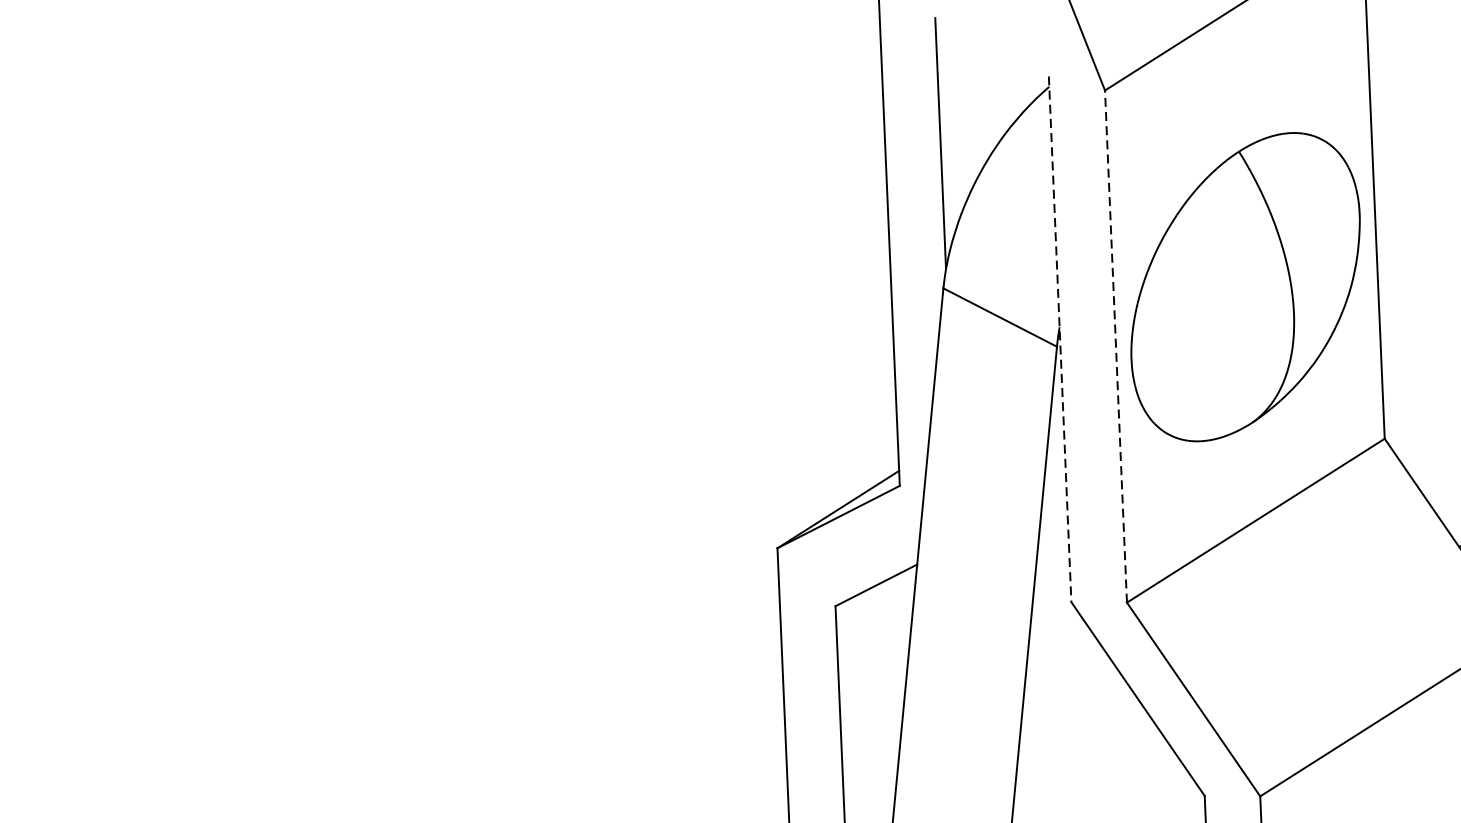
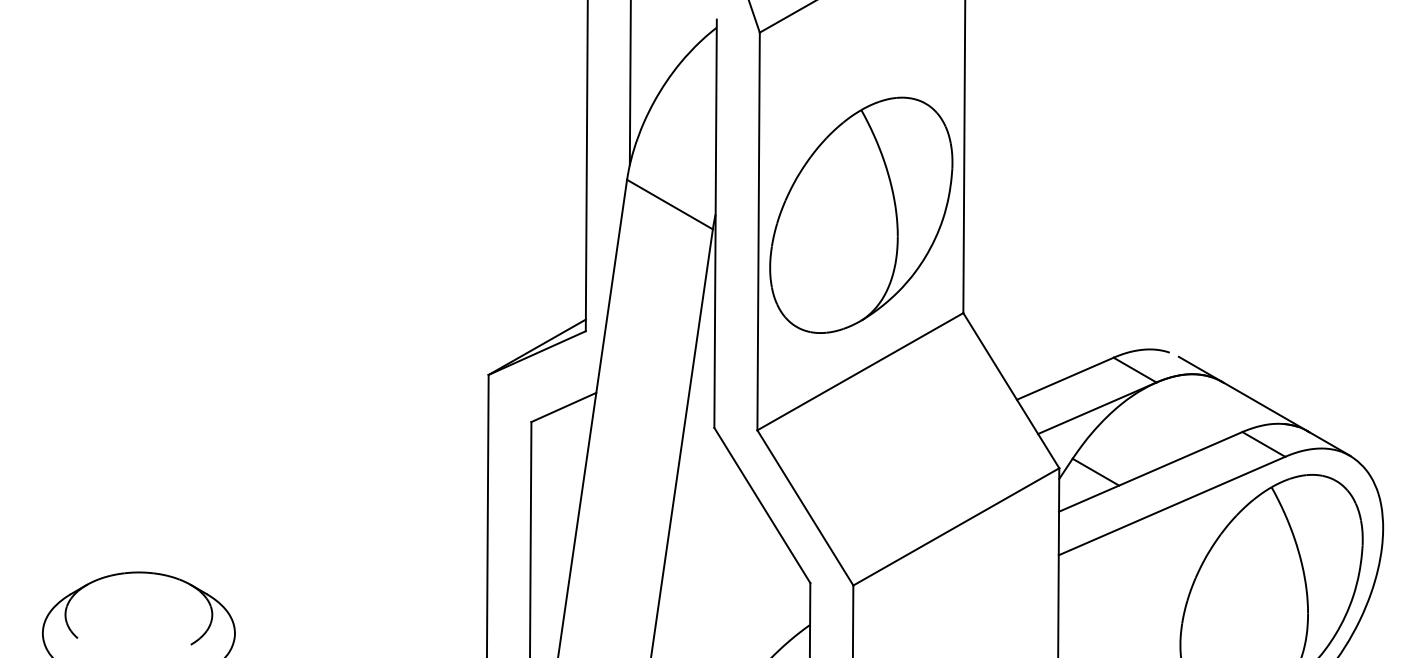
part: (1245, 286) -> (861, 214), moved
line: (1060, 340) -> (715, 224), dashed -> solid
line: (1115, 346) -> (758, 231), dashed -> solid

